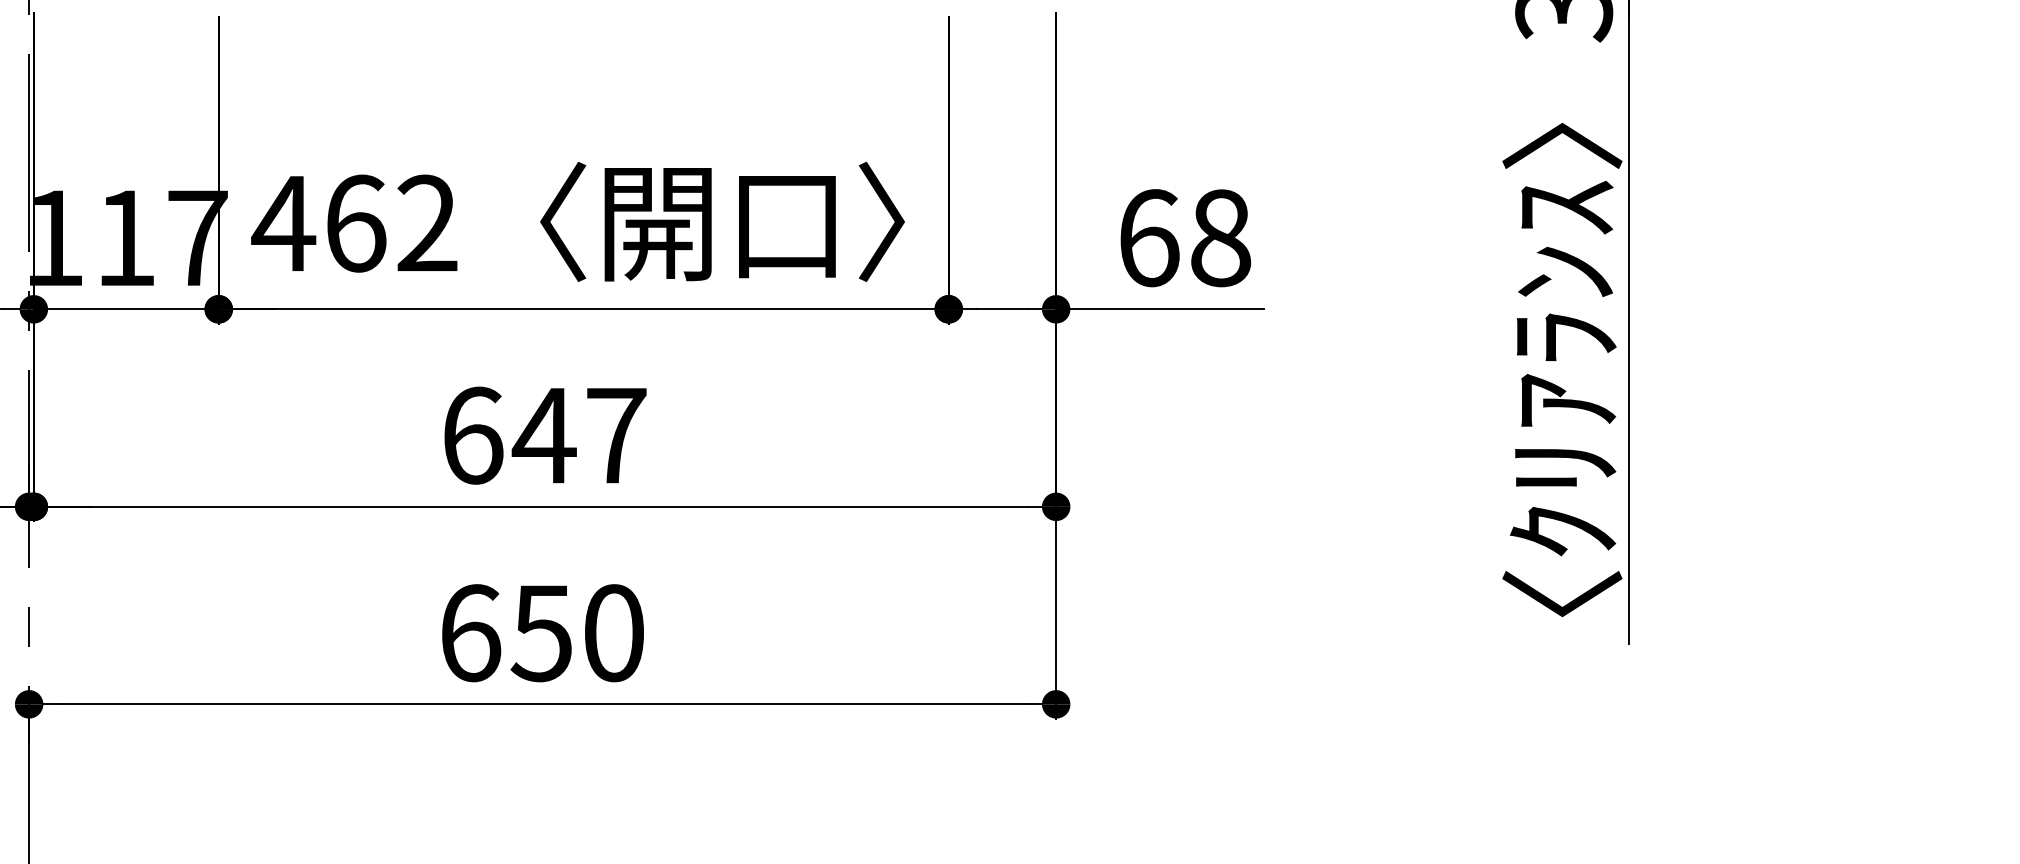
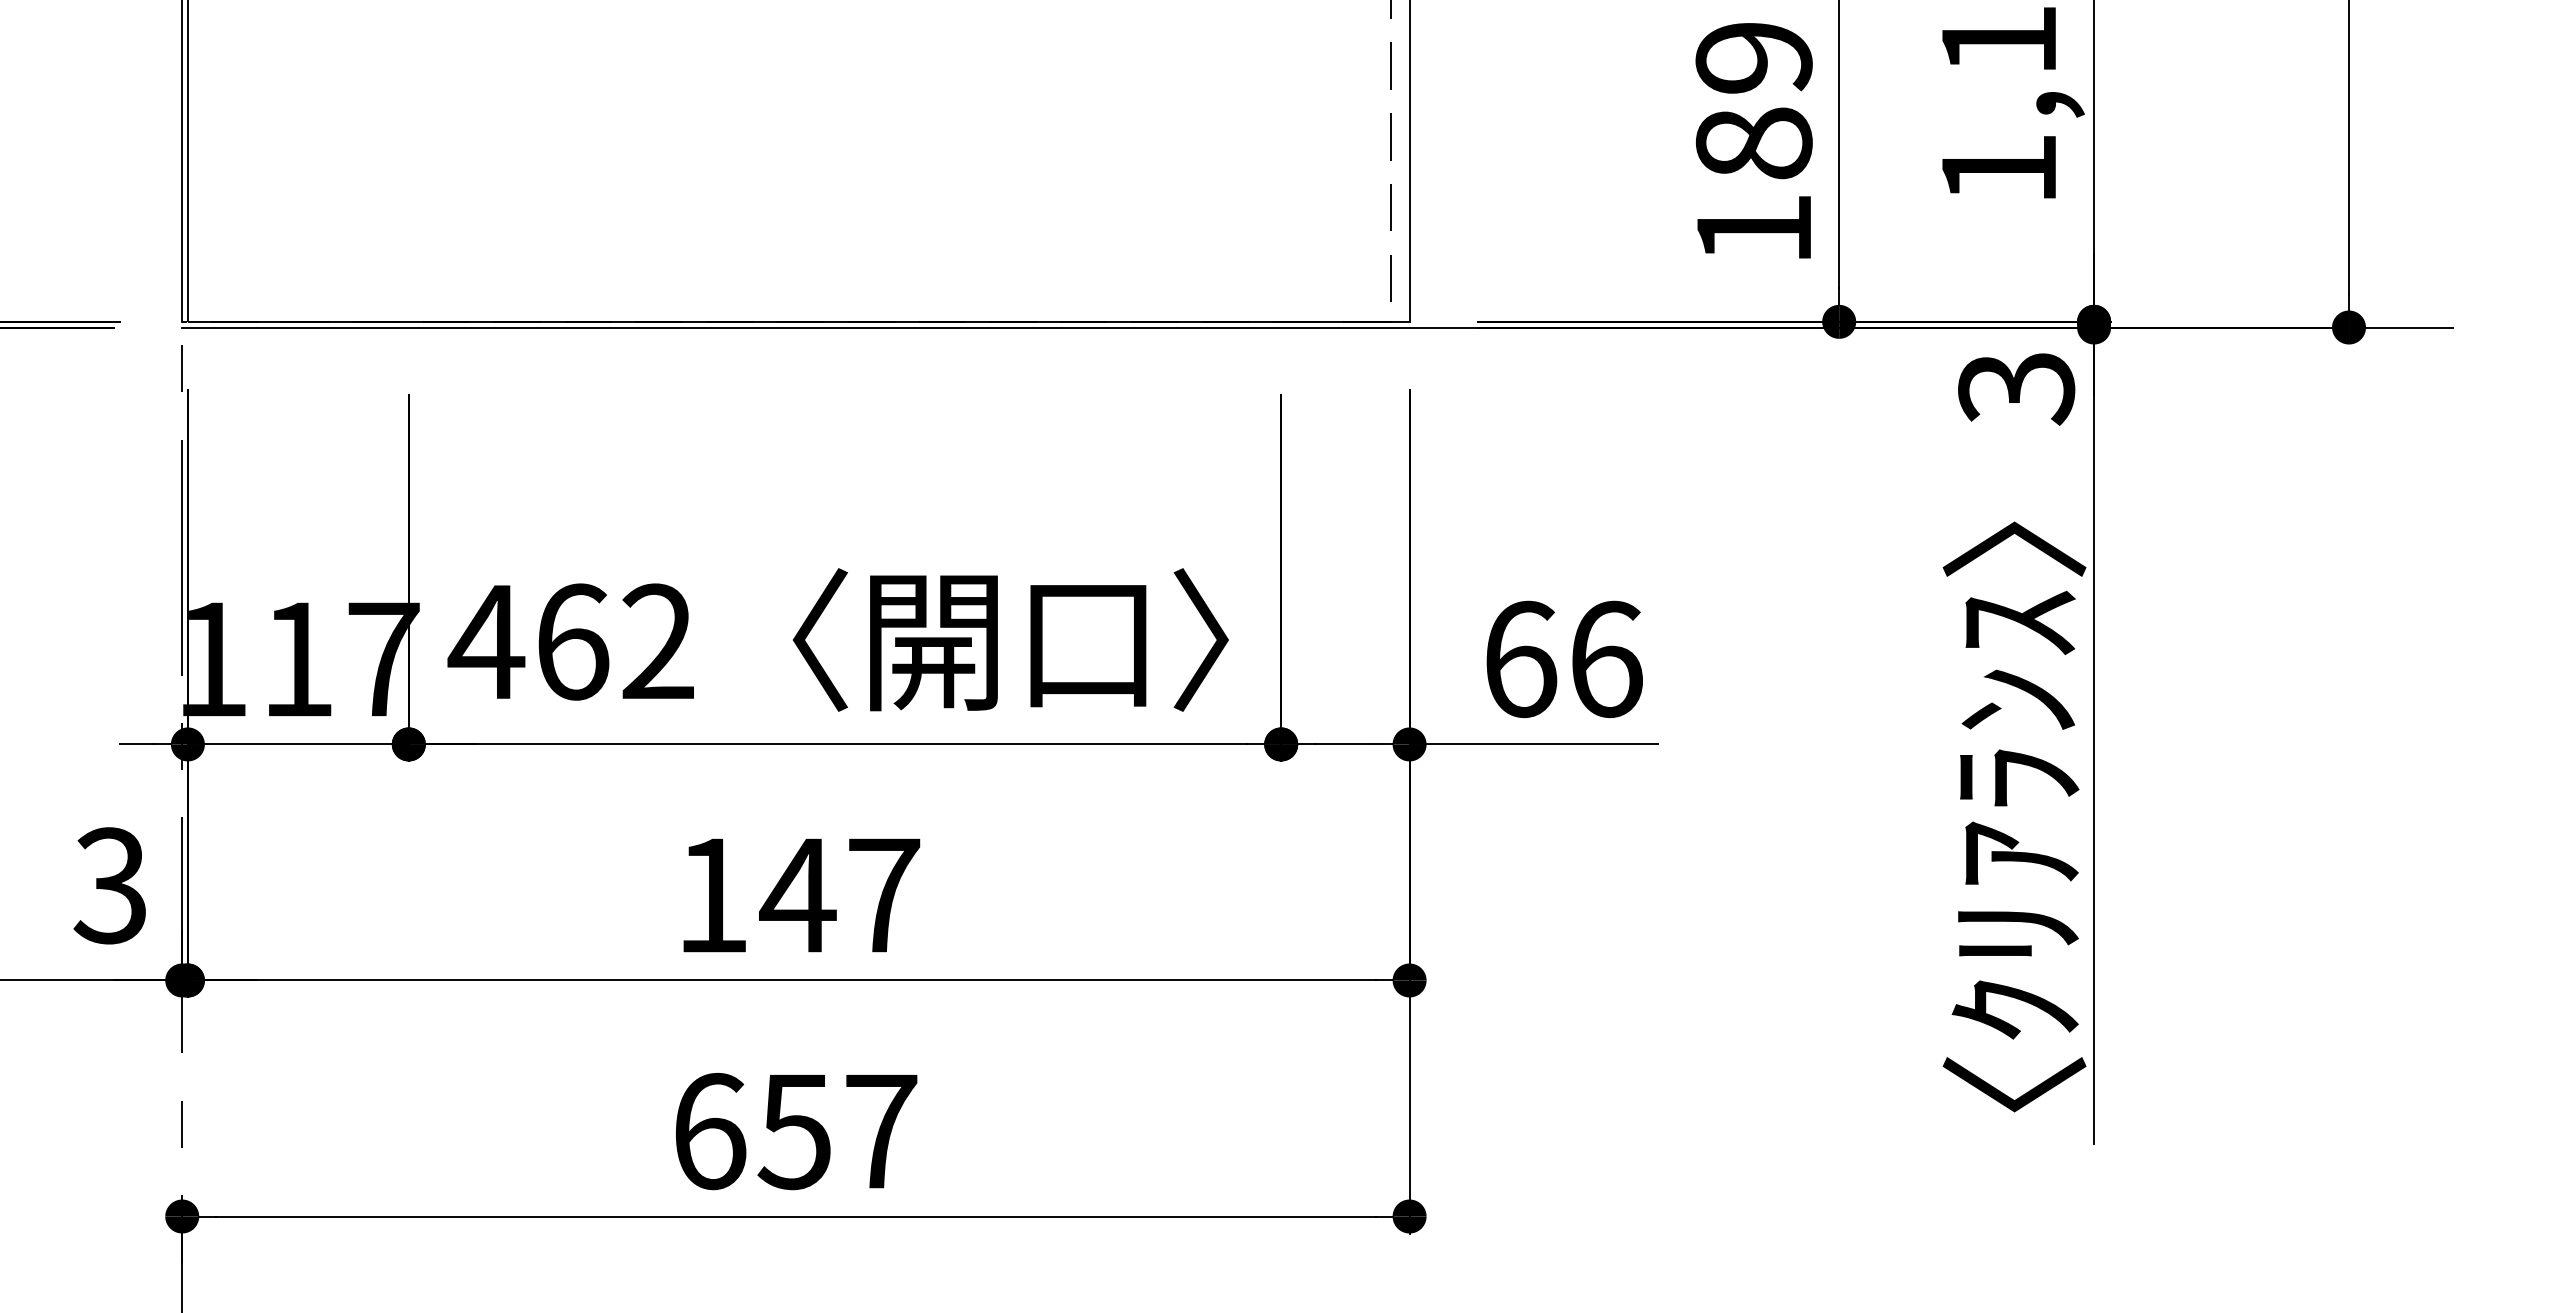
text: (1220, 238) -> (1606, 659), 68 -> 66
text: (473, 435) -> (713, 895), 647 -> 147
text: (614, 633) -> (881, 1131), 650 -> 657

